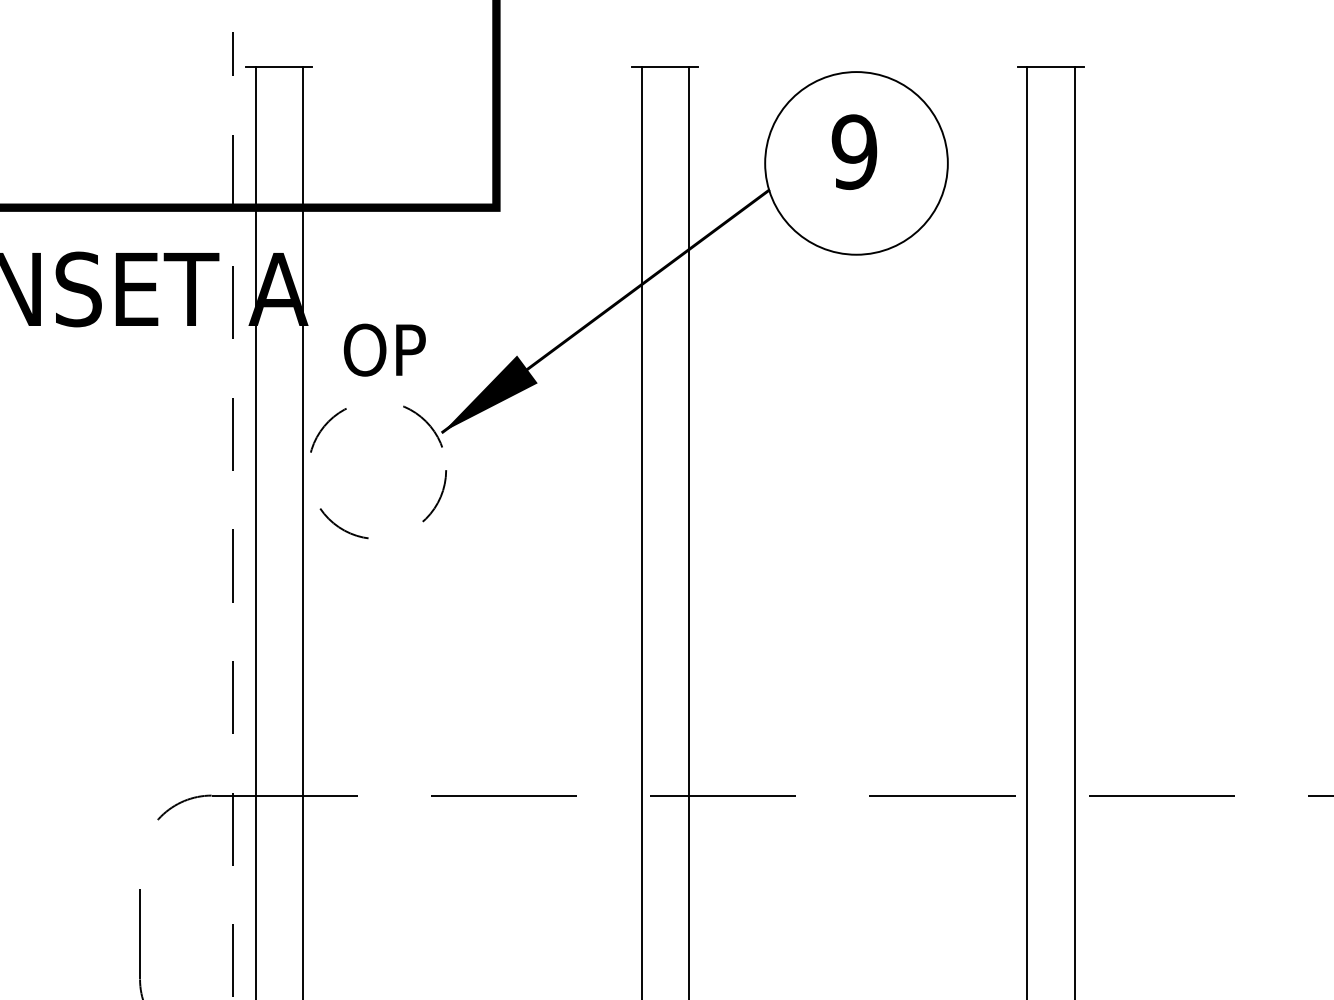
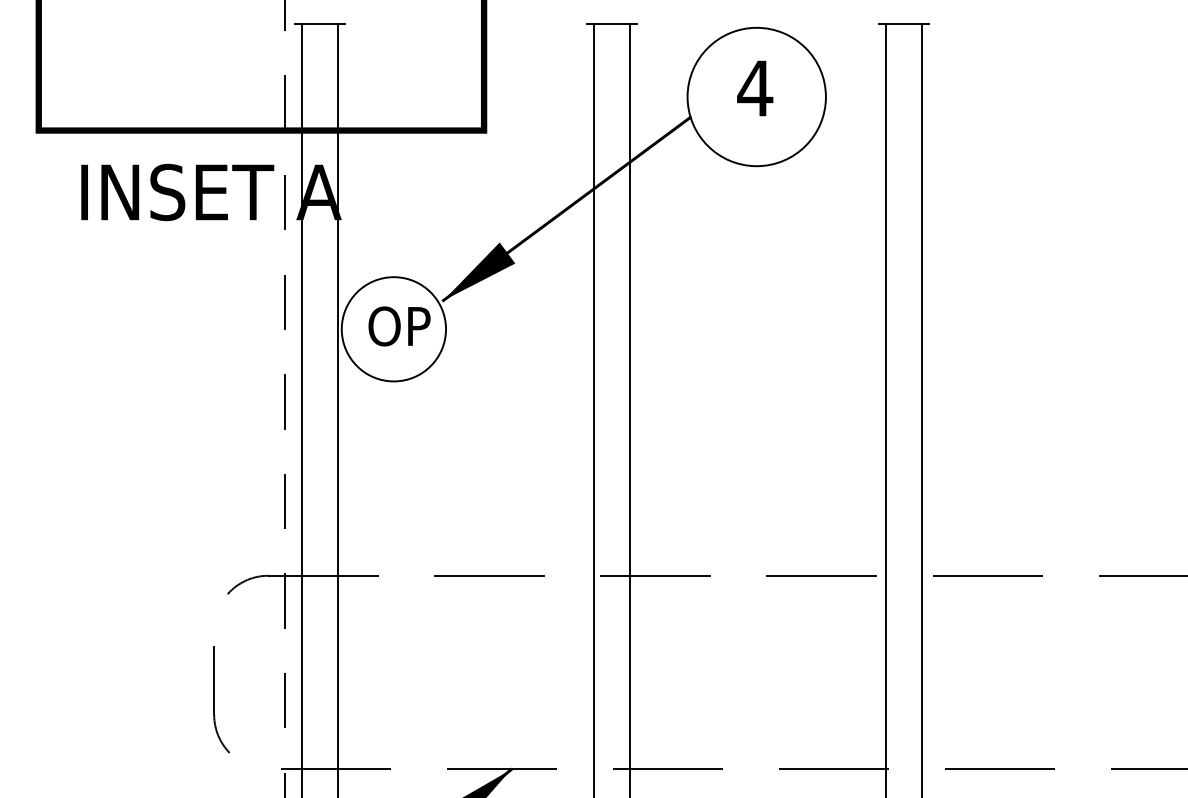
text: (854, 152) -> (755, 88), 9 -> 4
text: (384, 350) -> (399, 326), moved
circle: (376, 470) -> (393, 329), dashed -> solid

